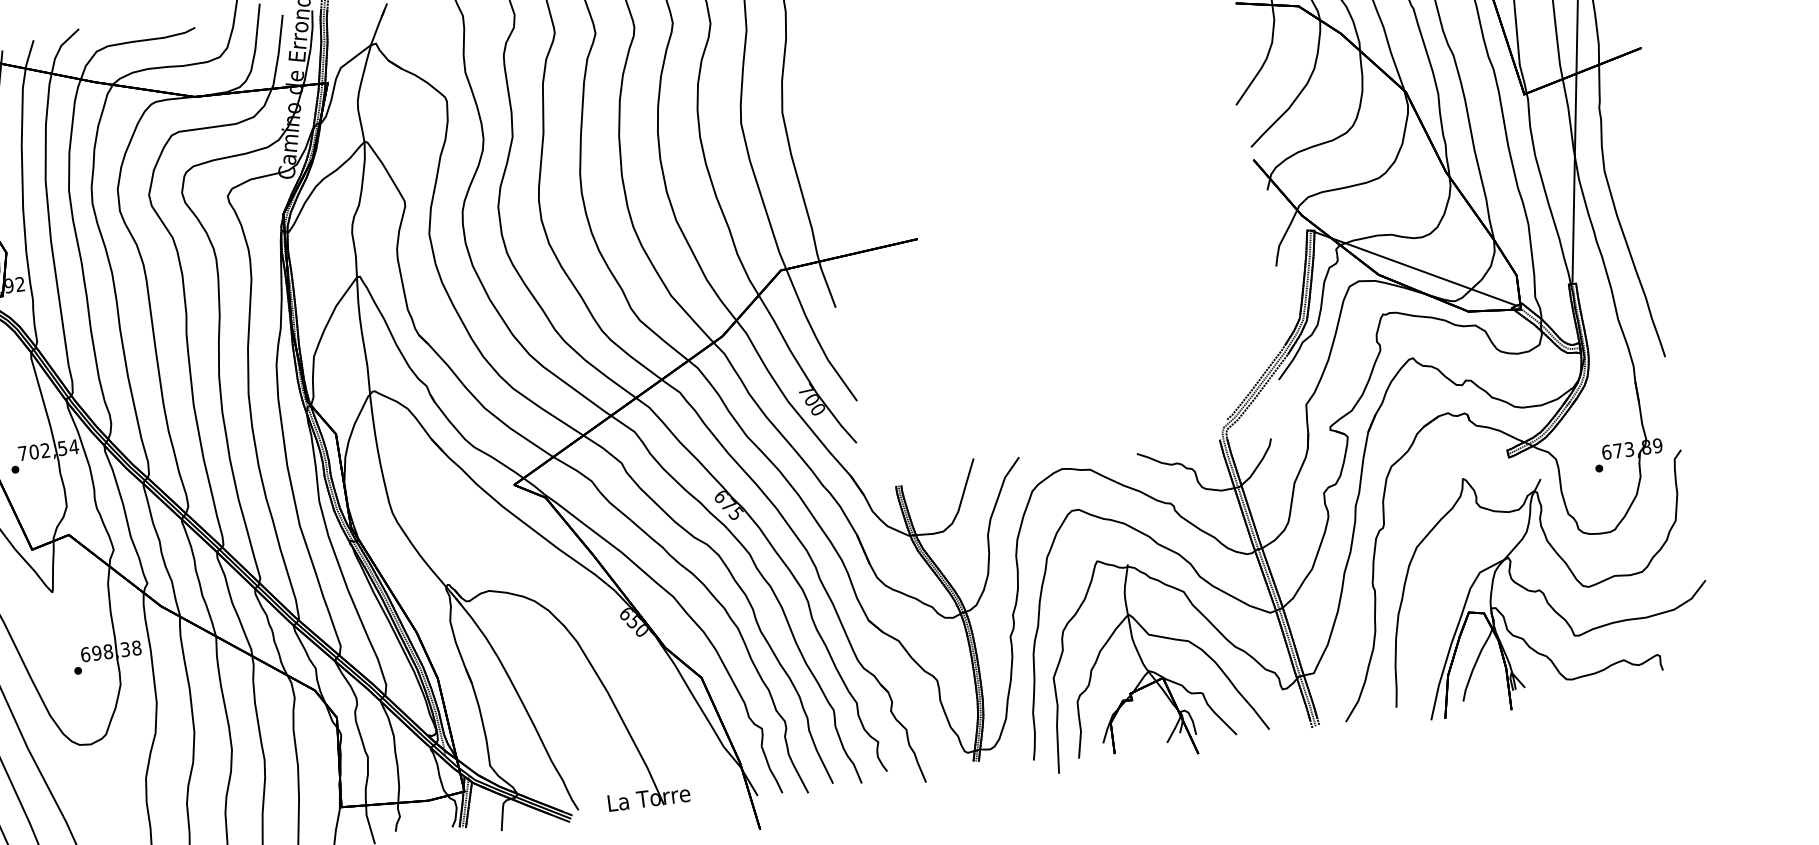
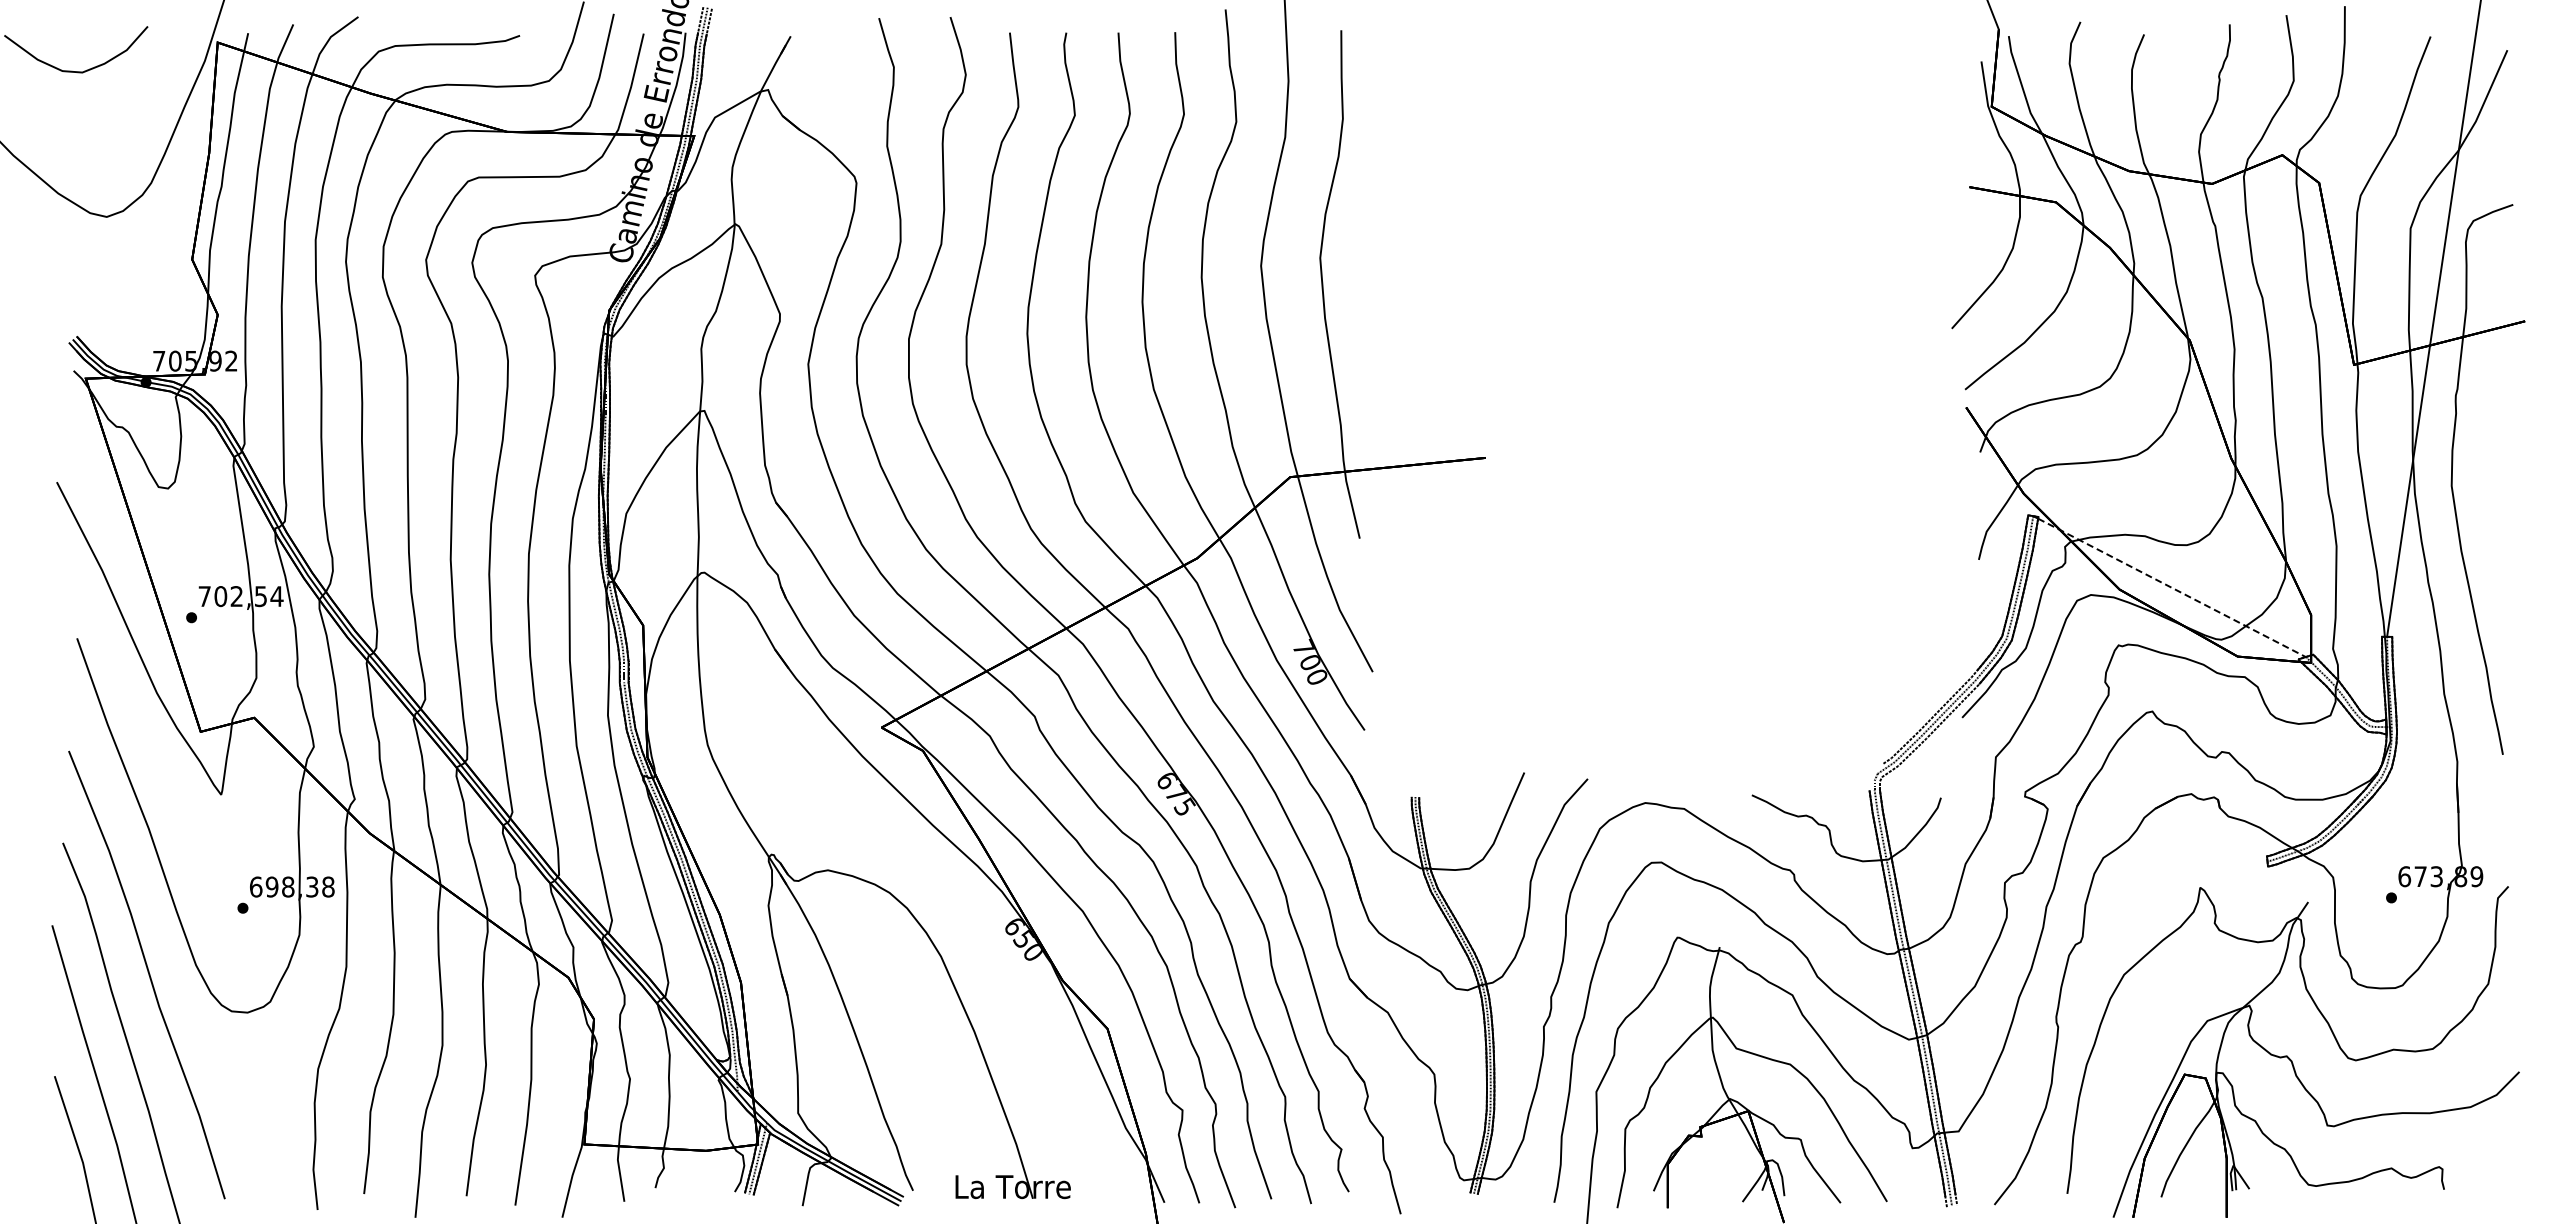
line: (1415, 268) -> (2171, 587), solid -> dashed

